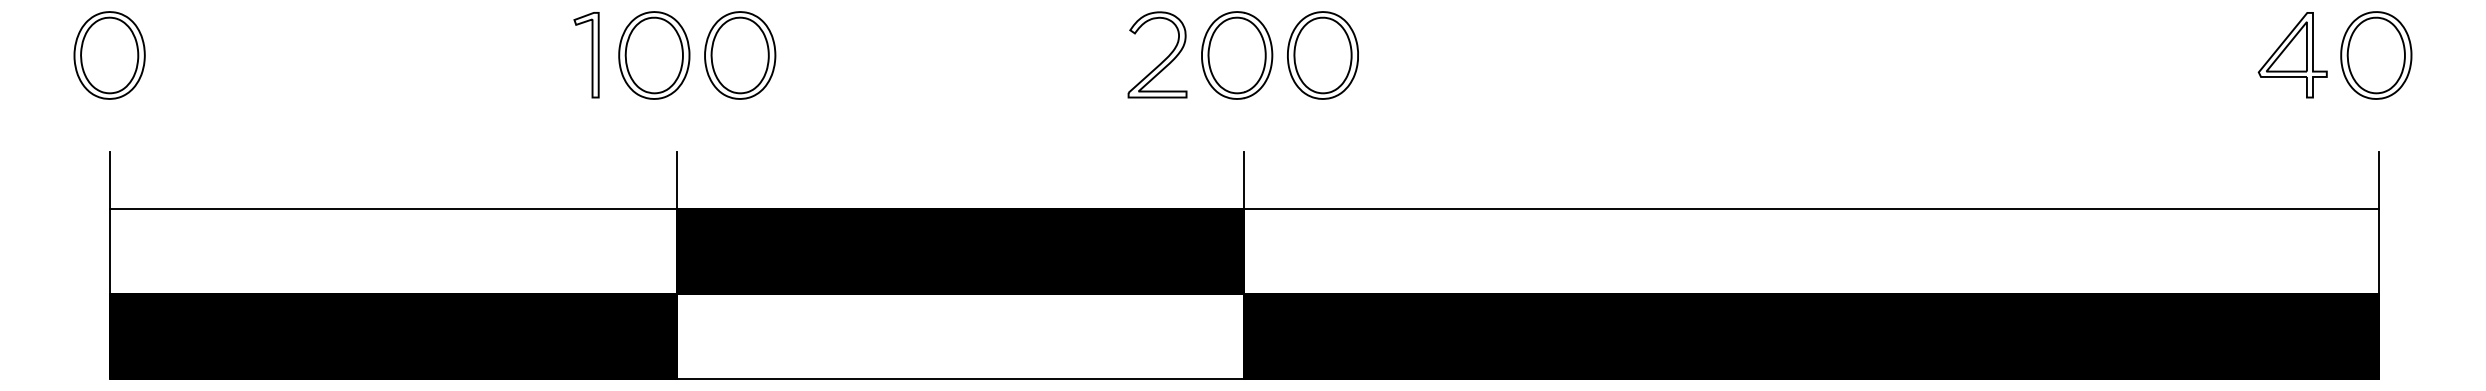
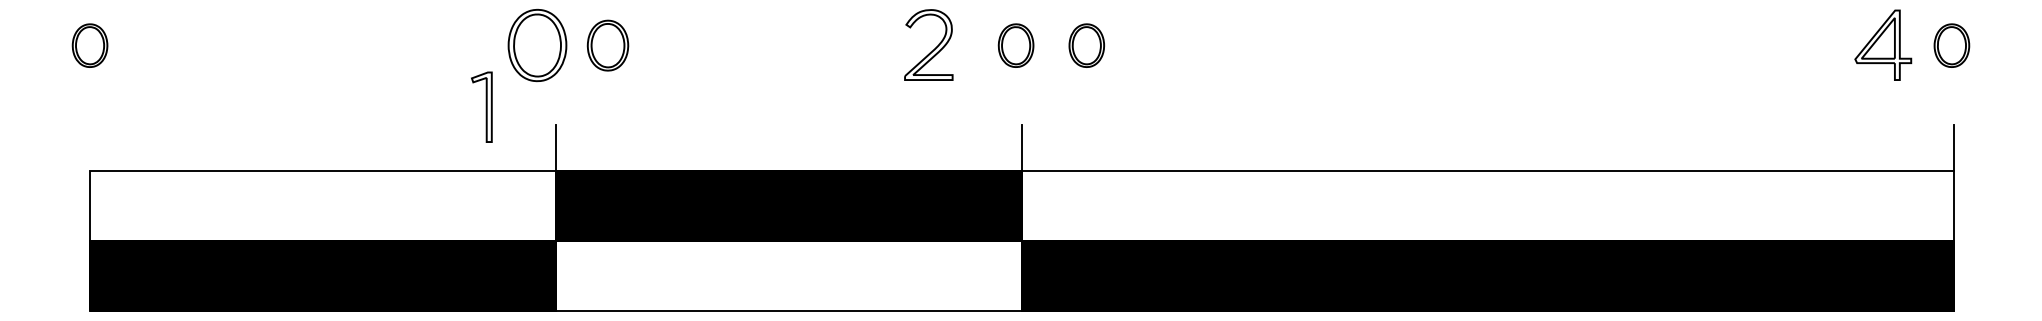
part: (586, 54) -> (481, 106), moved
part: (108, 55) -> (89, 45), size x0.6
part: (739, 55) -> (607, 45), size x0.7
part: (1236, 55) -> (1015, 45), size x0.6
part: (1322, 55) -> (1086, 45), size x0.6
part: (2375, 55) -> (1951, 45), size x0.6
part: (1163, 60) -> (933, 49), moved
line: (110, 179) -> (90, 147), removed

